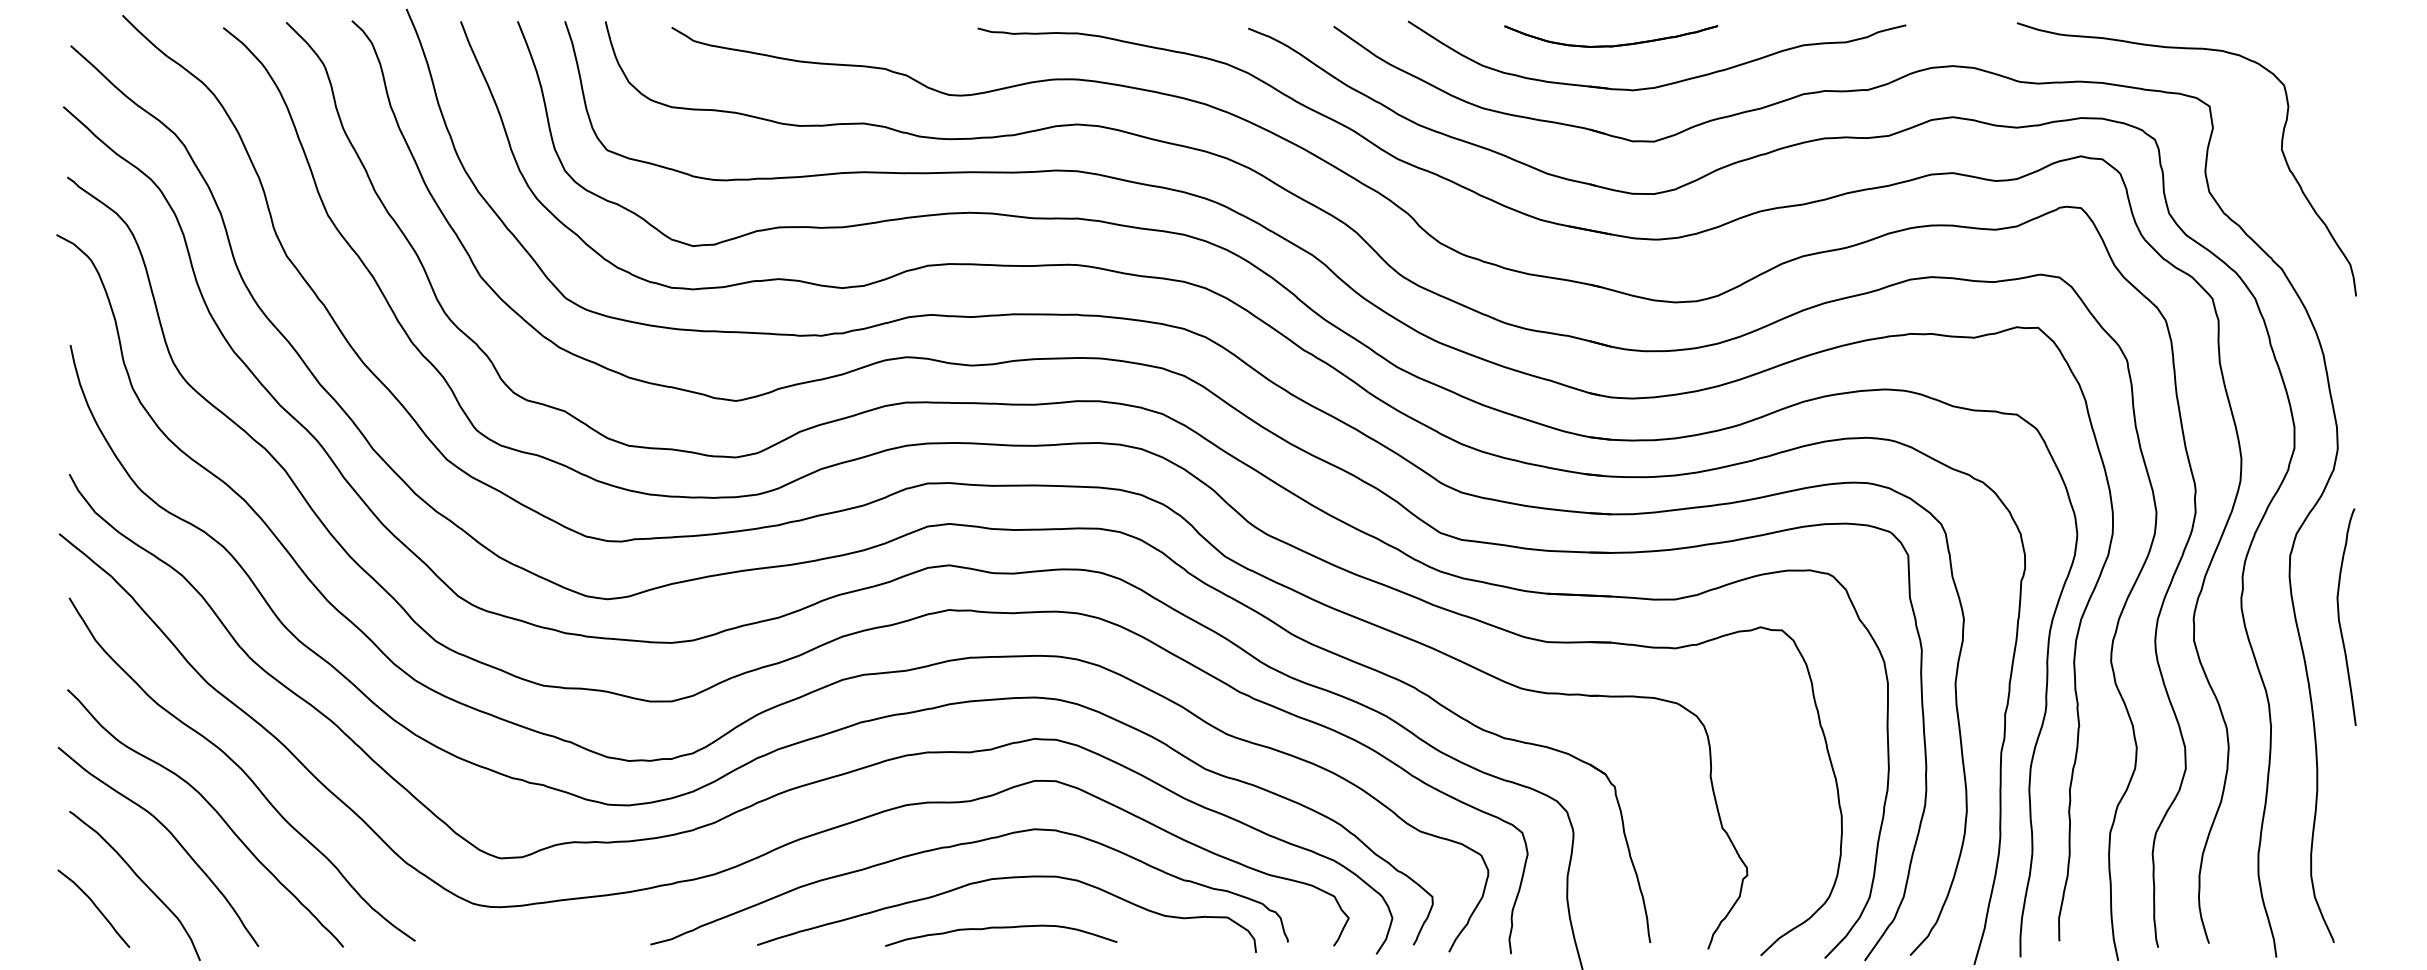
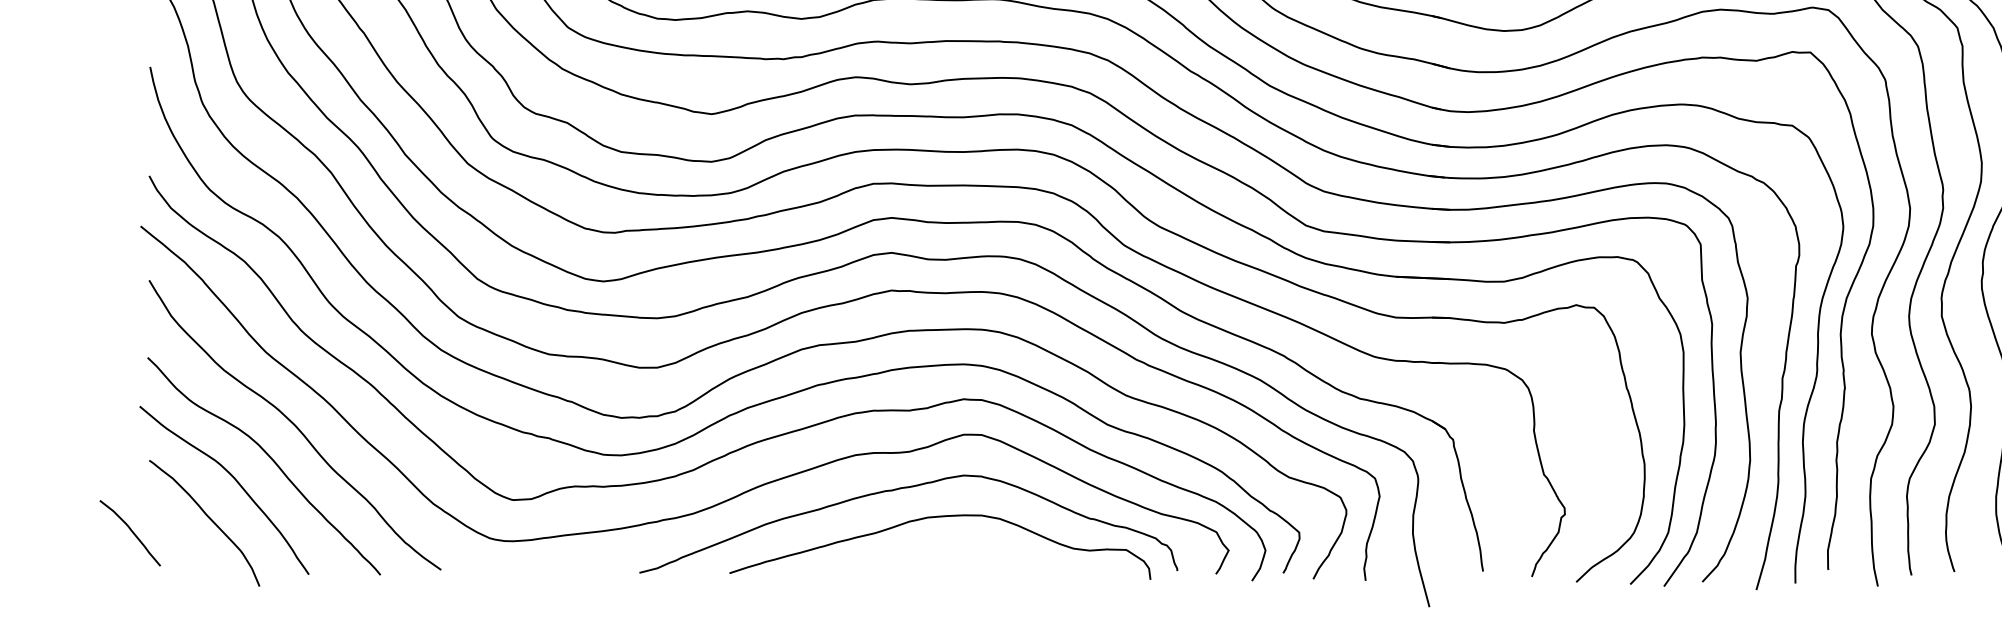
curve: (94, 906) -> (130, 531), moved
curve: (1001, 928) -> (935, 559), removed

